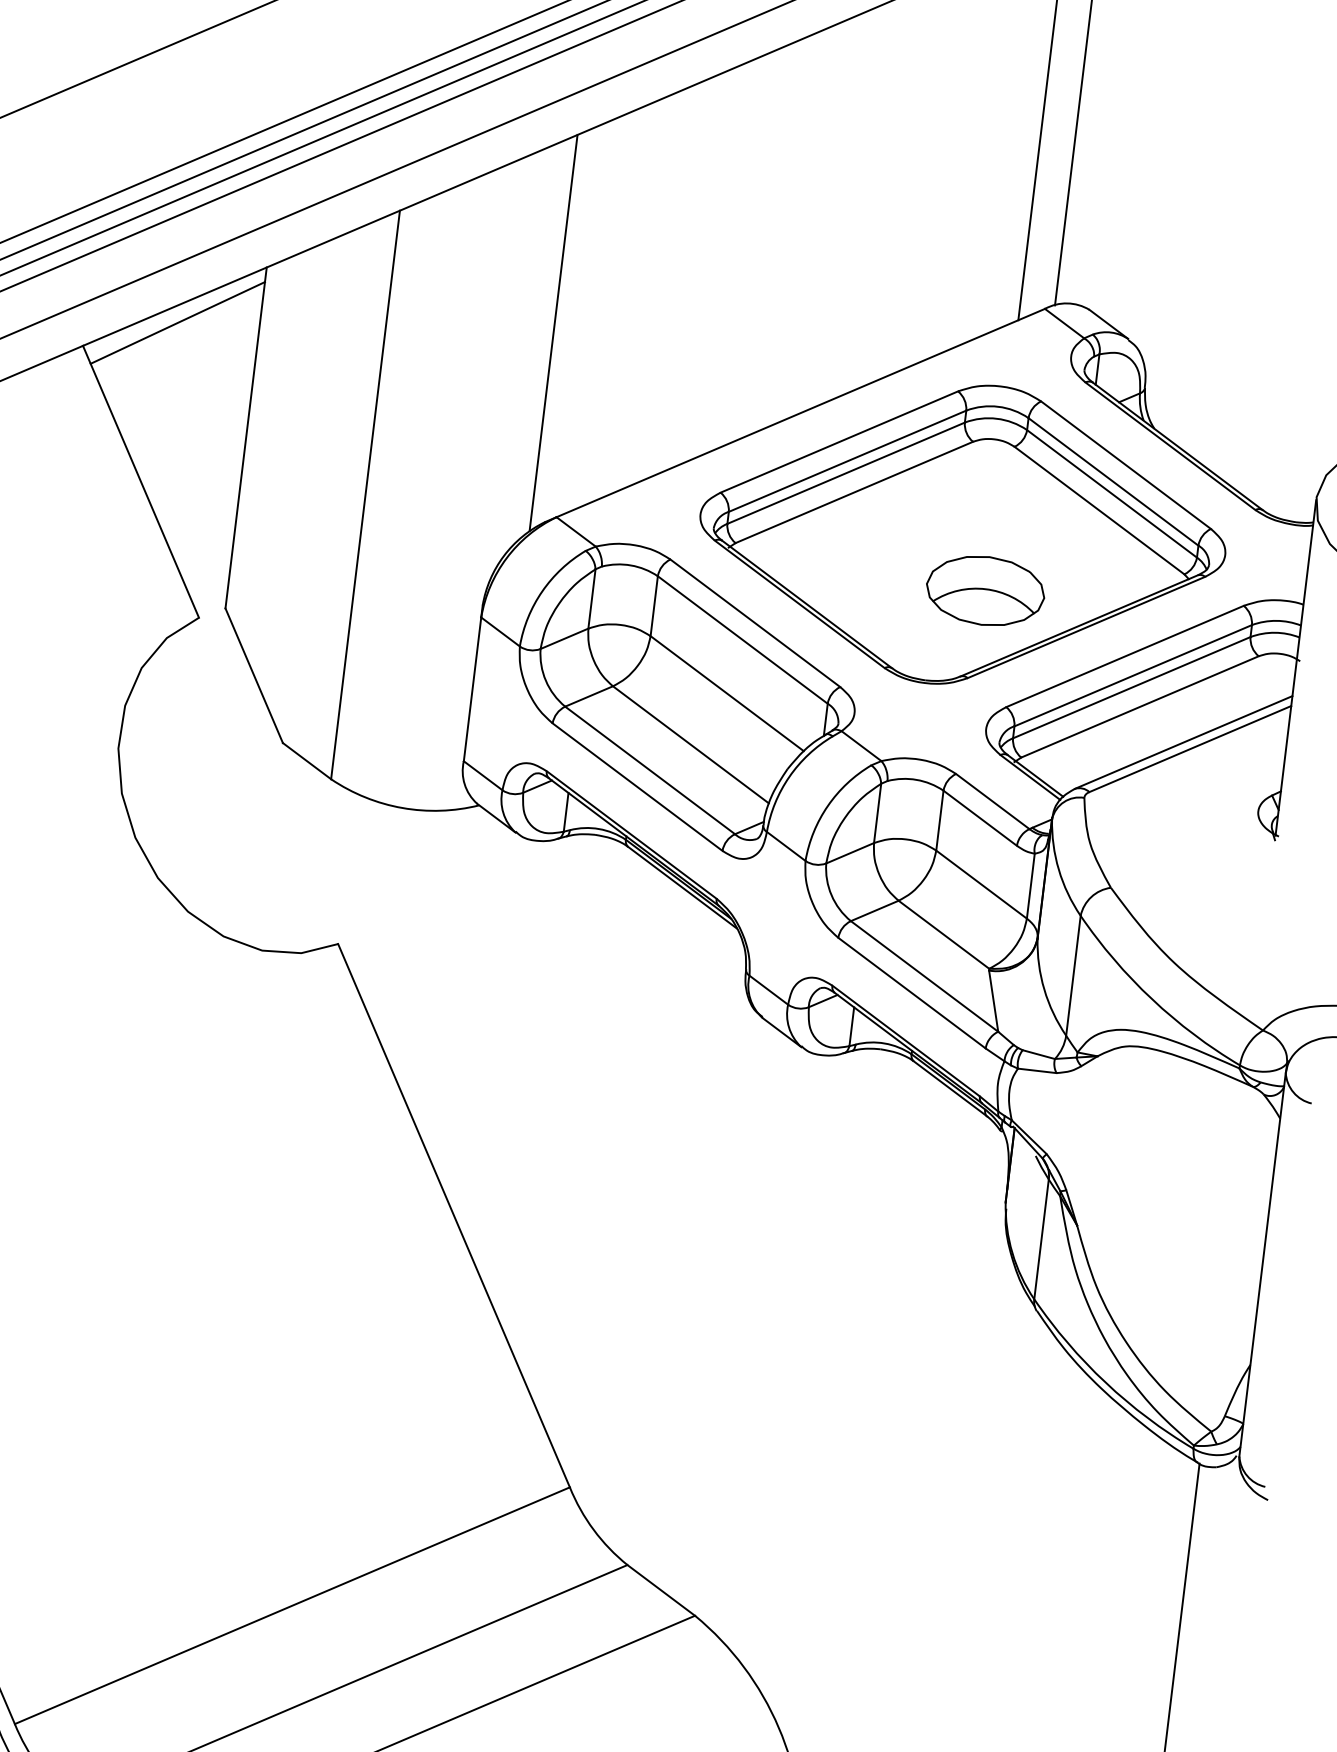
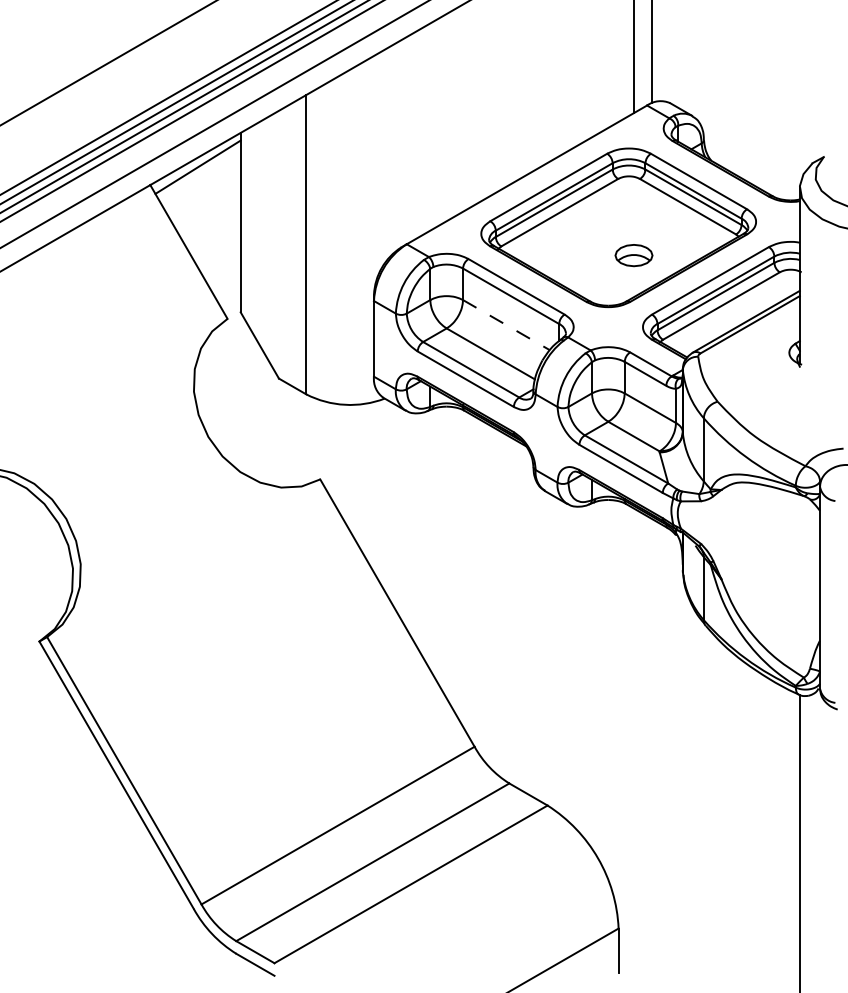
line: (553, 332) -> (393, 148), removed
part: (984, 590) -> (633, 255), size x0.6
line: (727, 694) -> (506, 325), solid -> dashed

